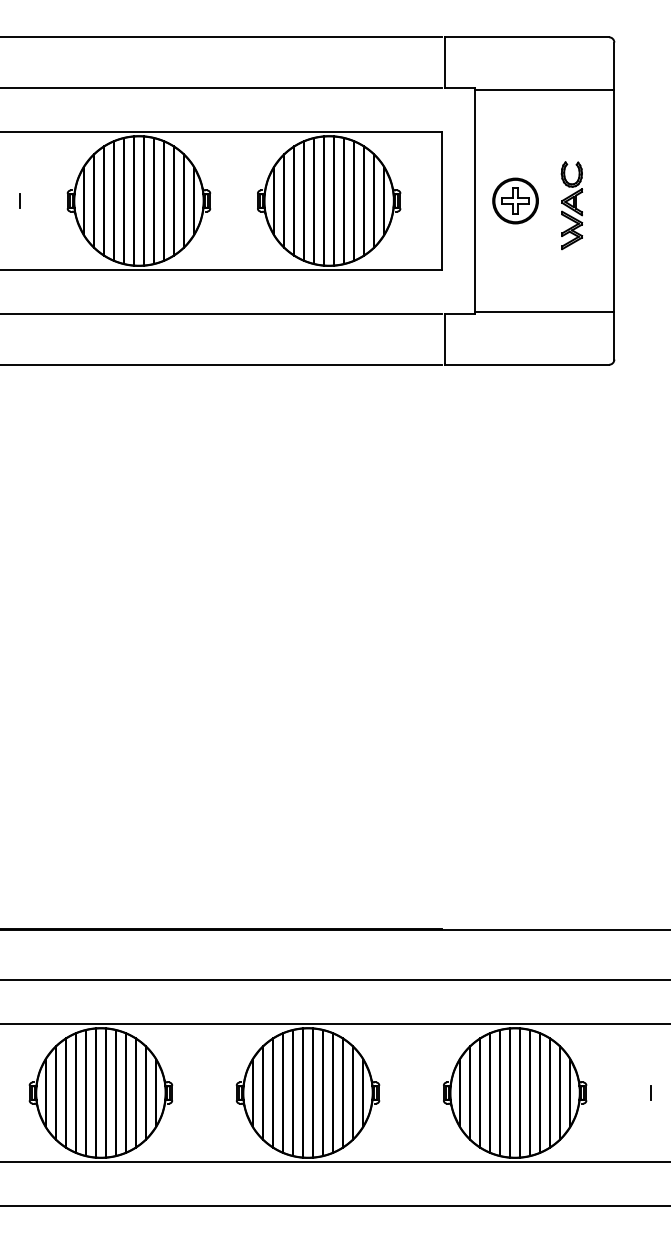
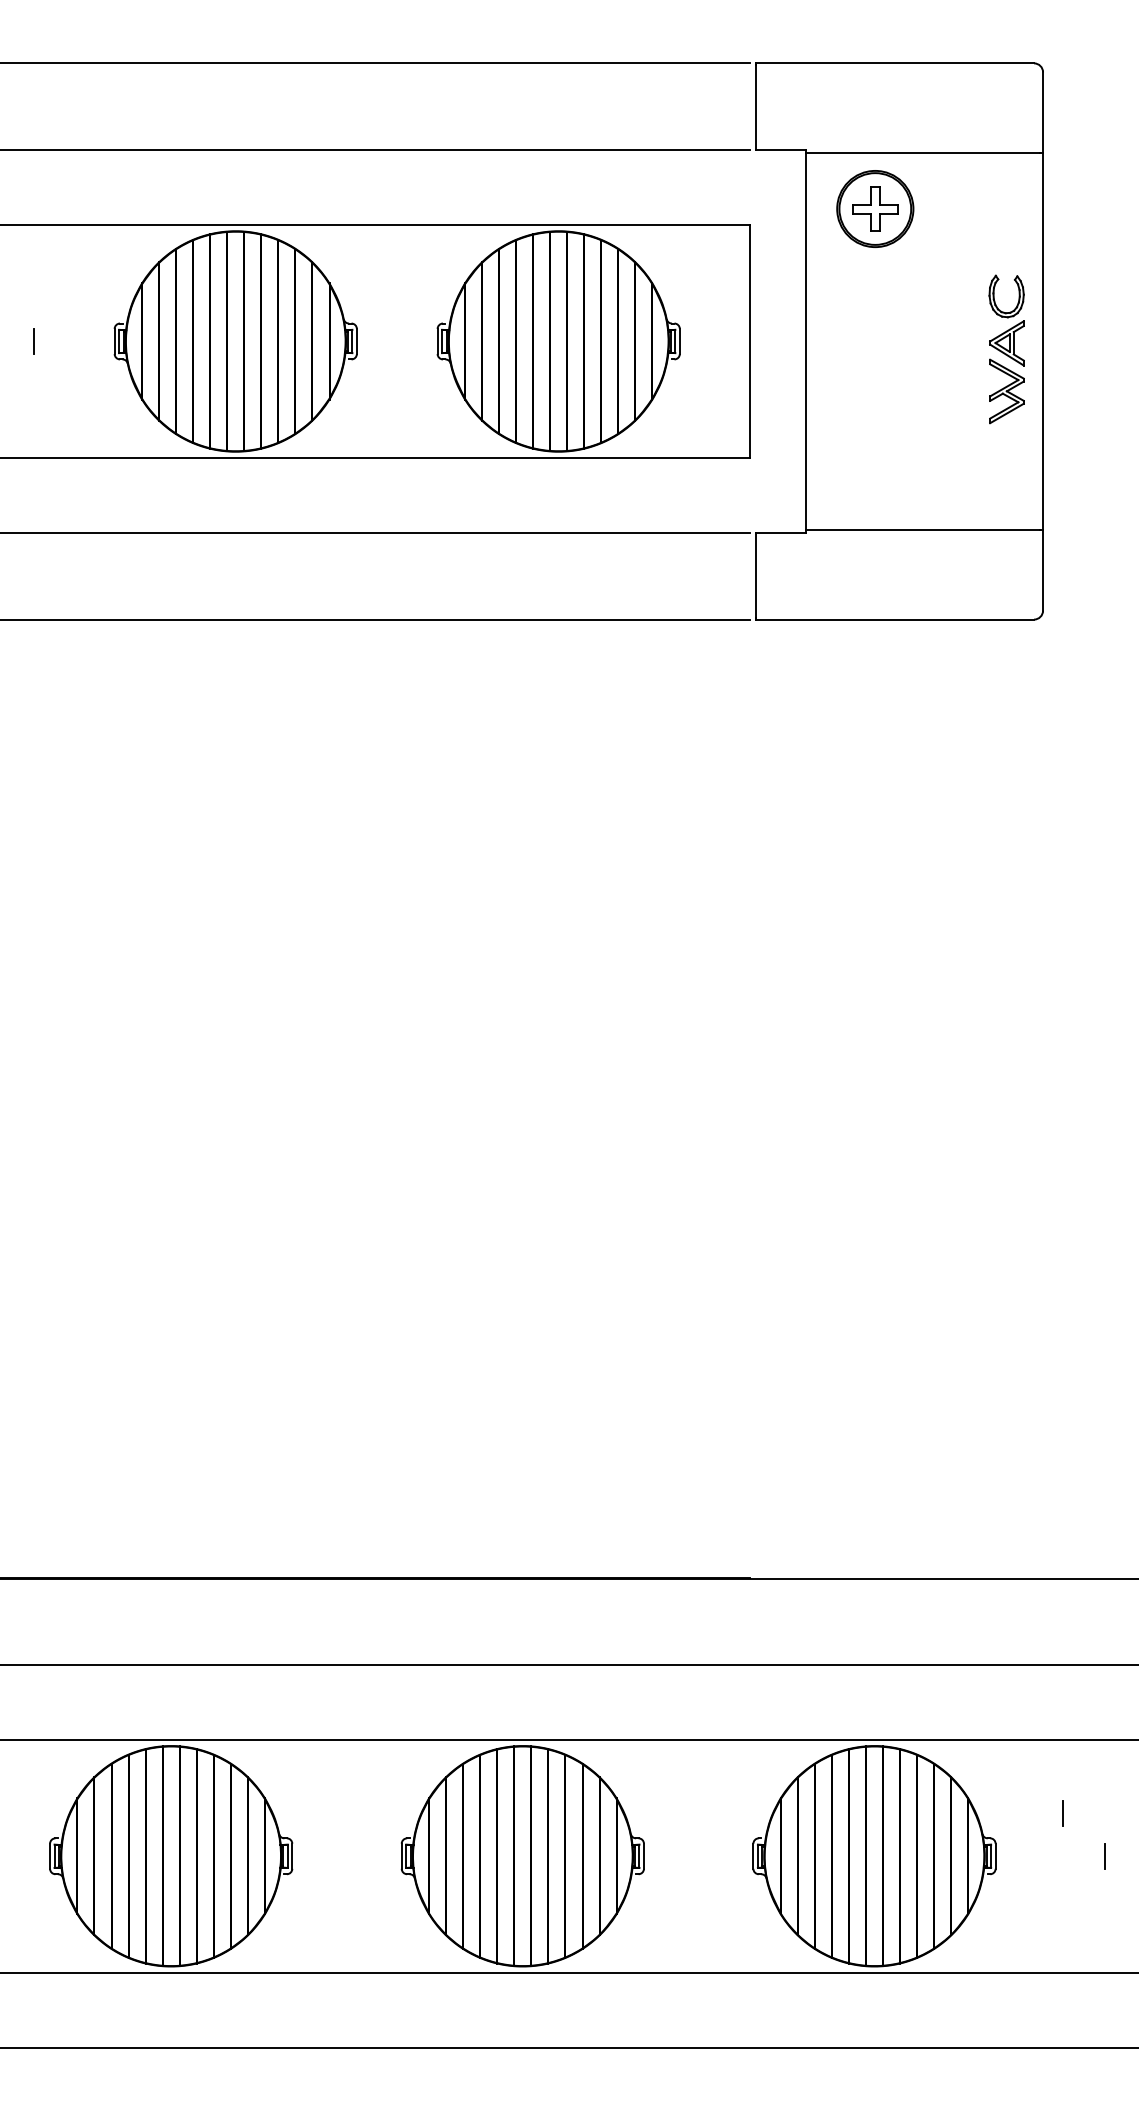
part: (515, 200) -> (875, 208), moved
part: (571, 205) -> (1005, 349), moved
line: (625, 1067) -> (1061, 1812), added

